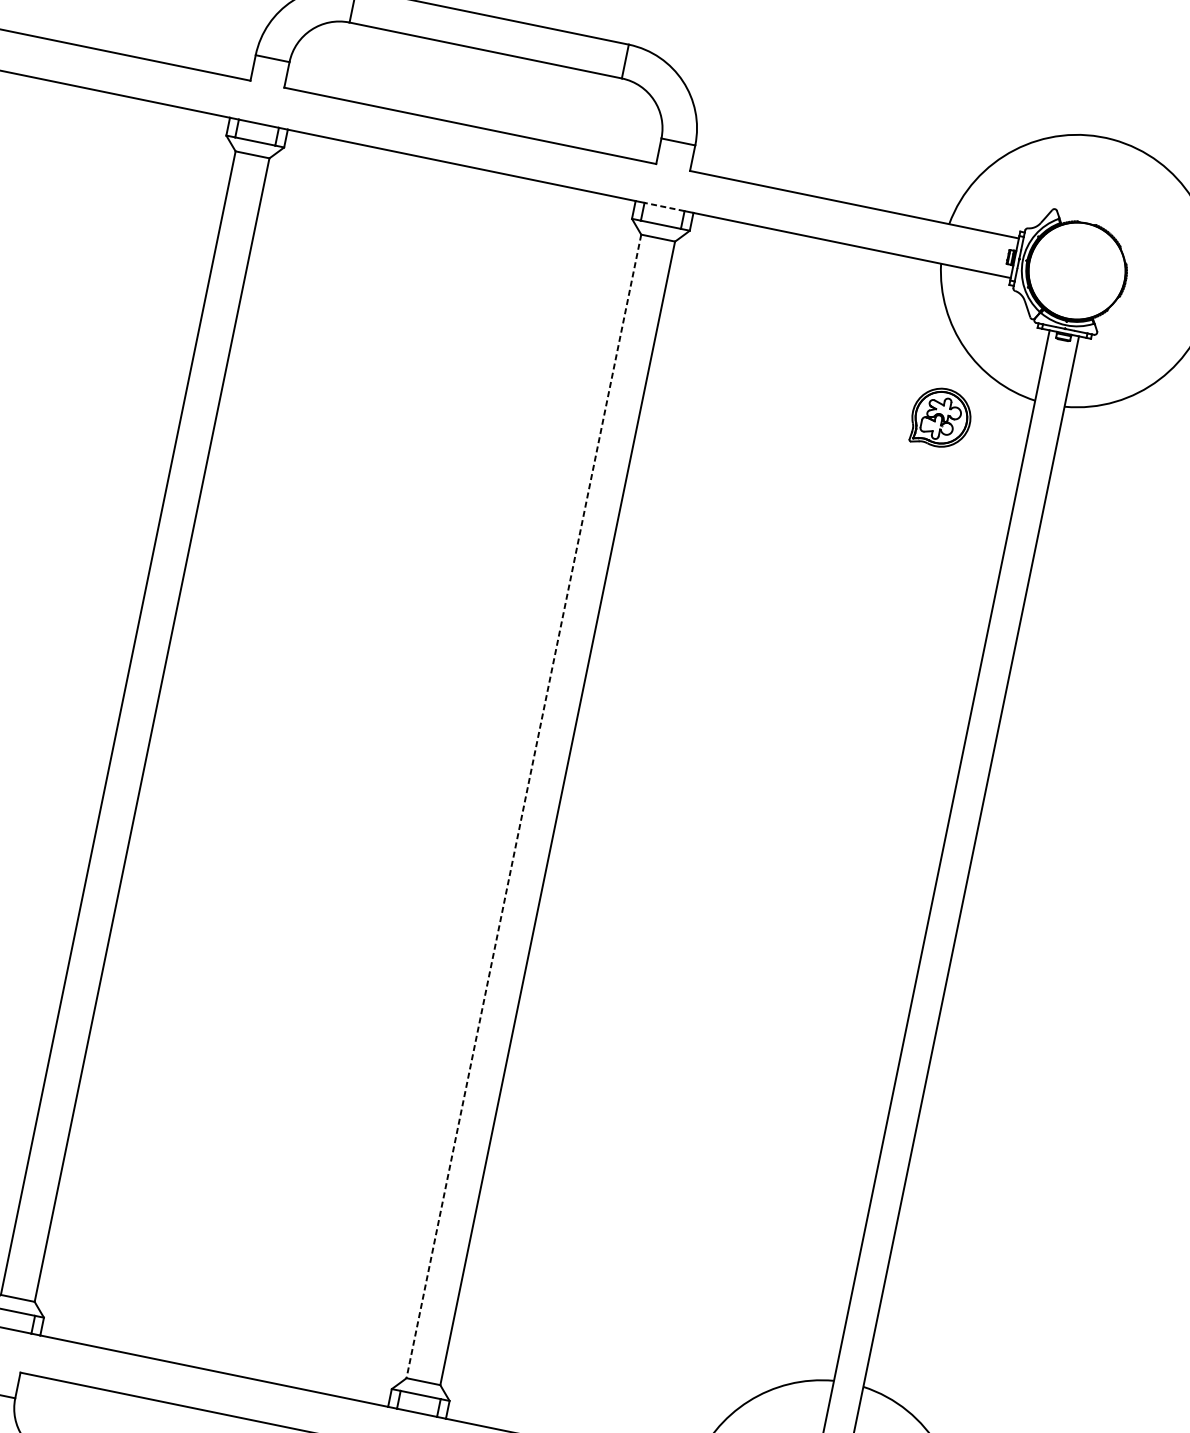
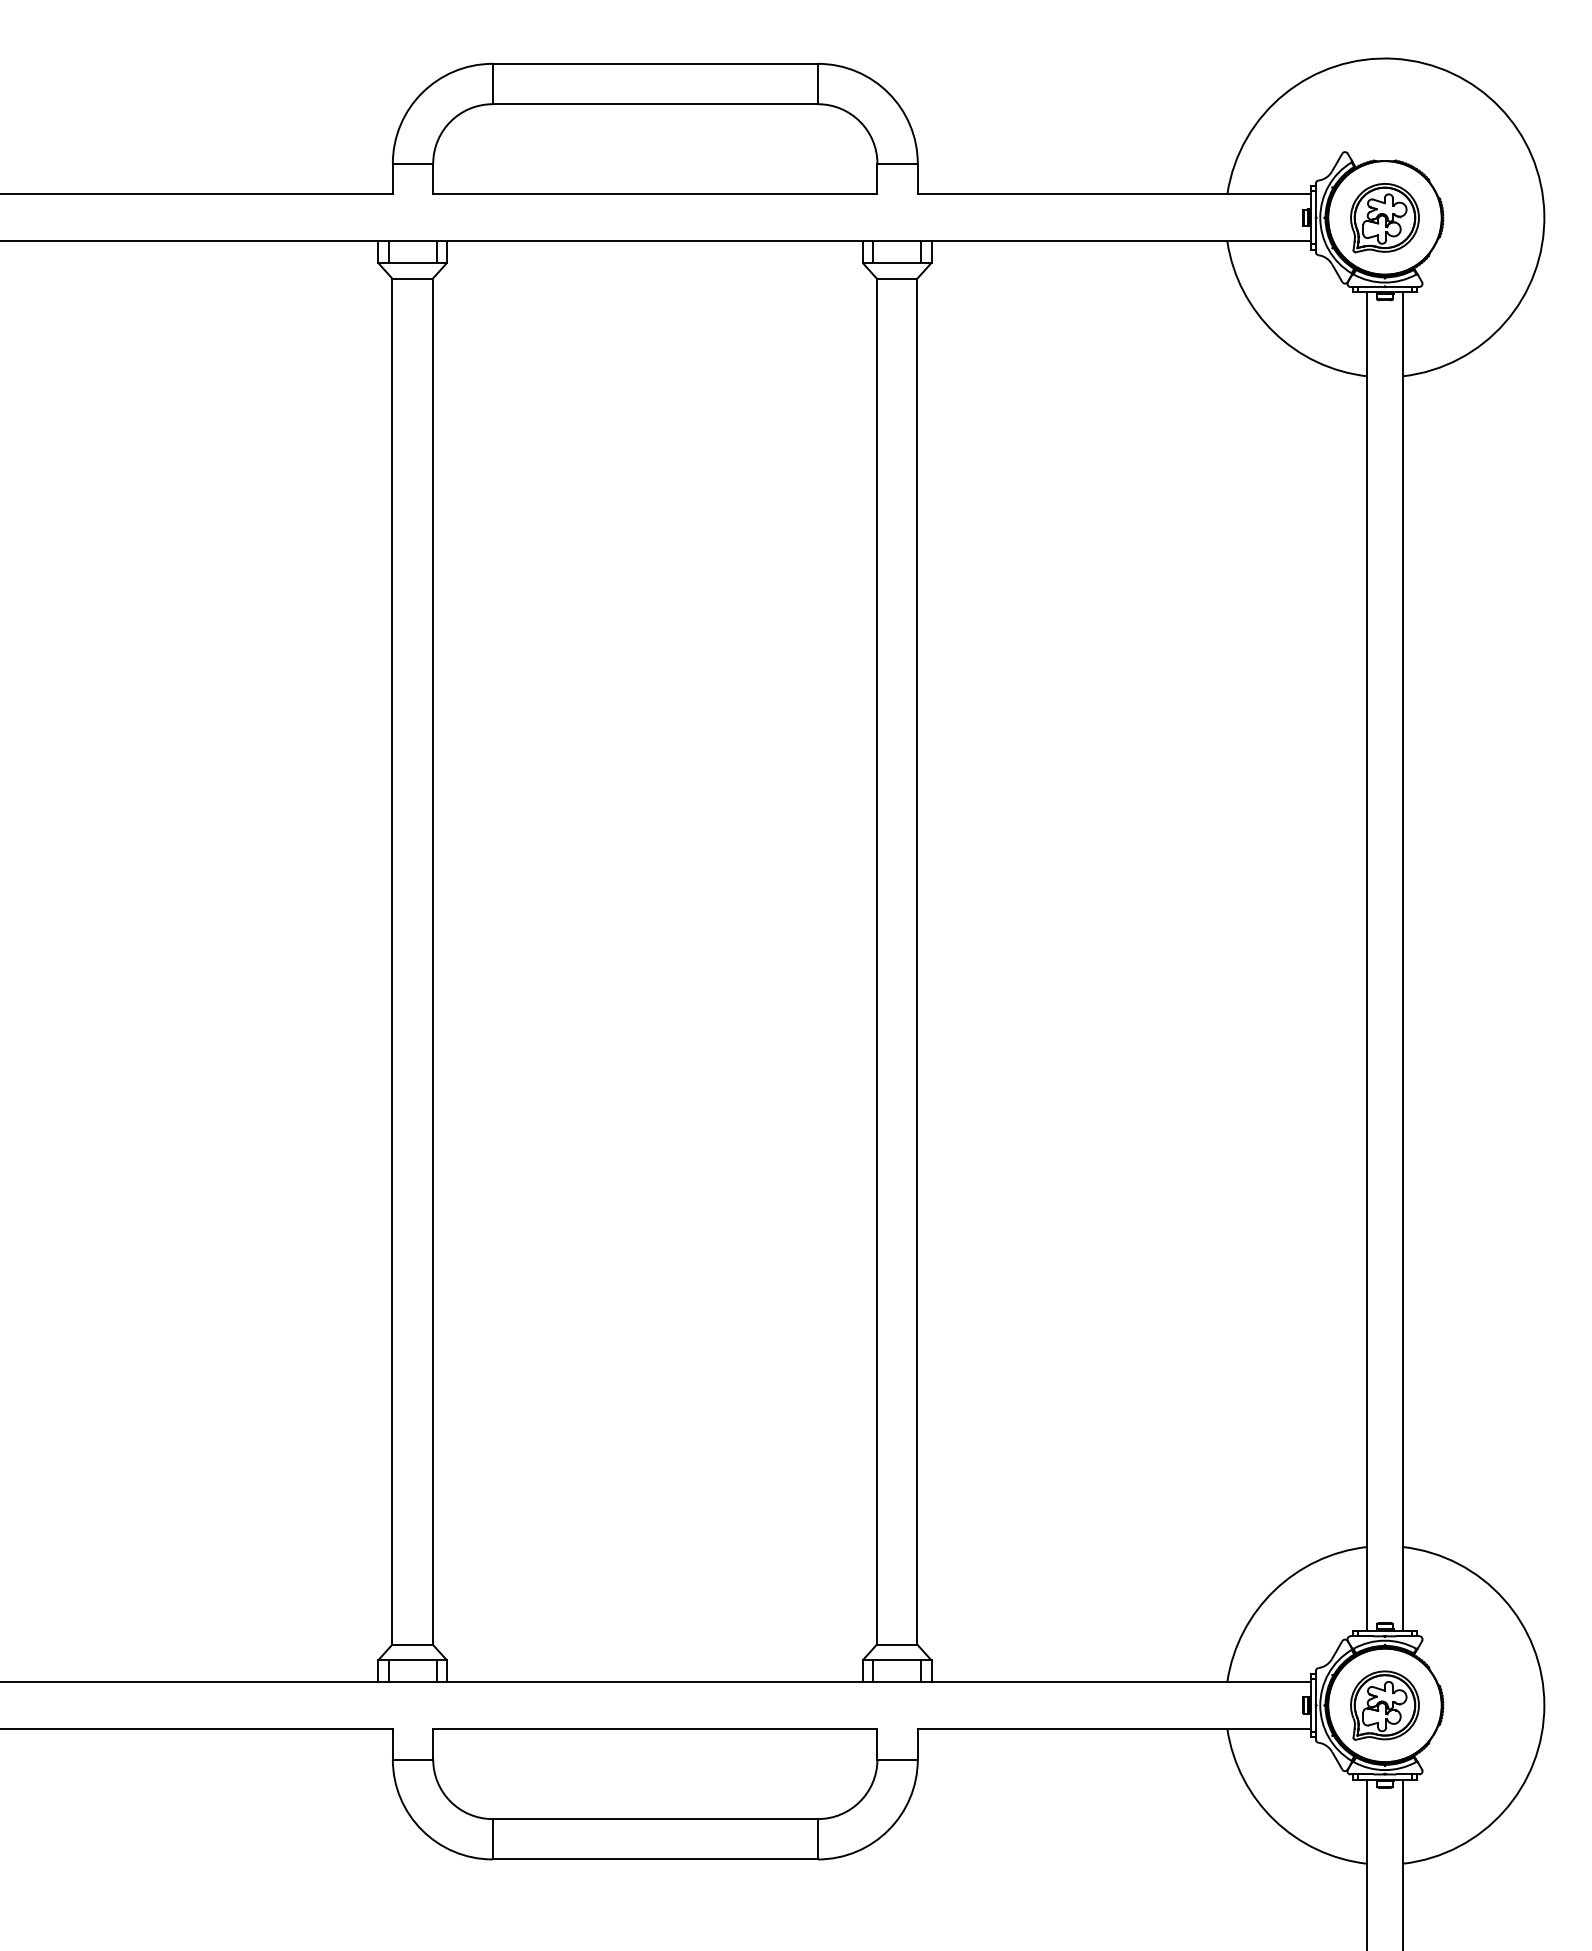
line: (664, 207) -> (897, 241), dashed -> solid
part: (940, 418) -> (1384, 218), moved
line: (523, 806) -> (876, 961), dashed -> solid

